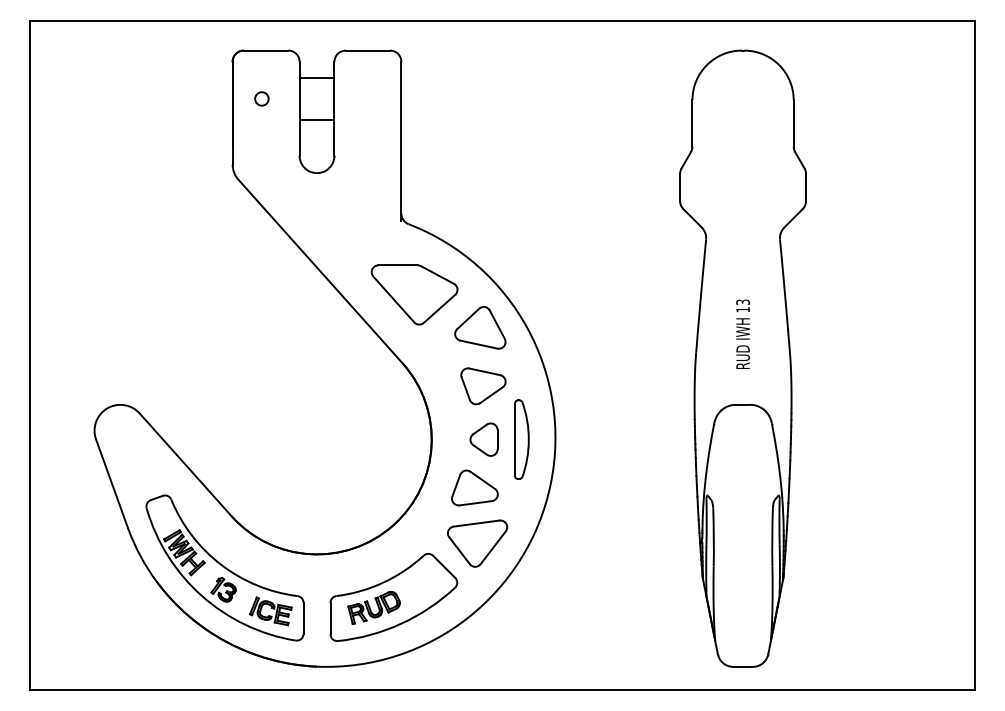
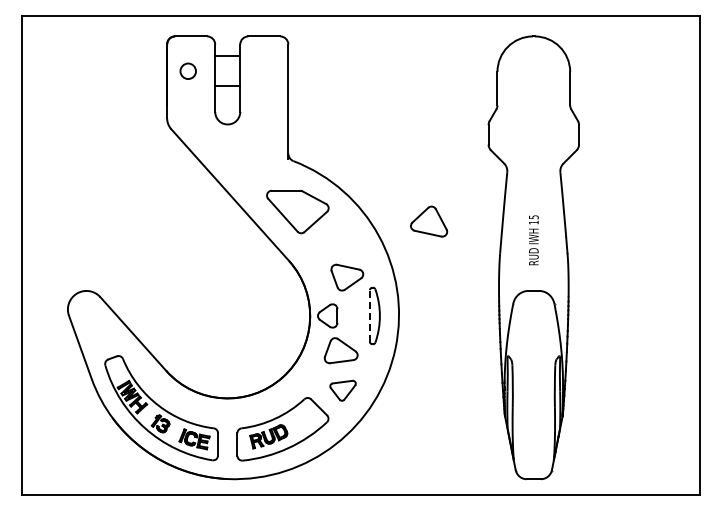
circle: (261, 97) -> (187, 70), size x1.6
text: (741, 301) -> (532, 216), 13 -> 15
part: (480, 327) -> (429, 221), moved
part: (483, 439) -> (327, 315), moved
line: (514, 439) -> (369, 315), solid -> dashed
part: (476, 543) -> (342, 390), size x0.6

